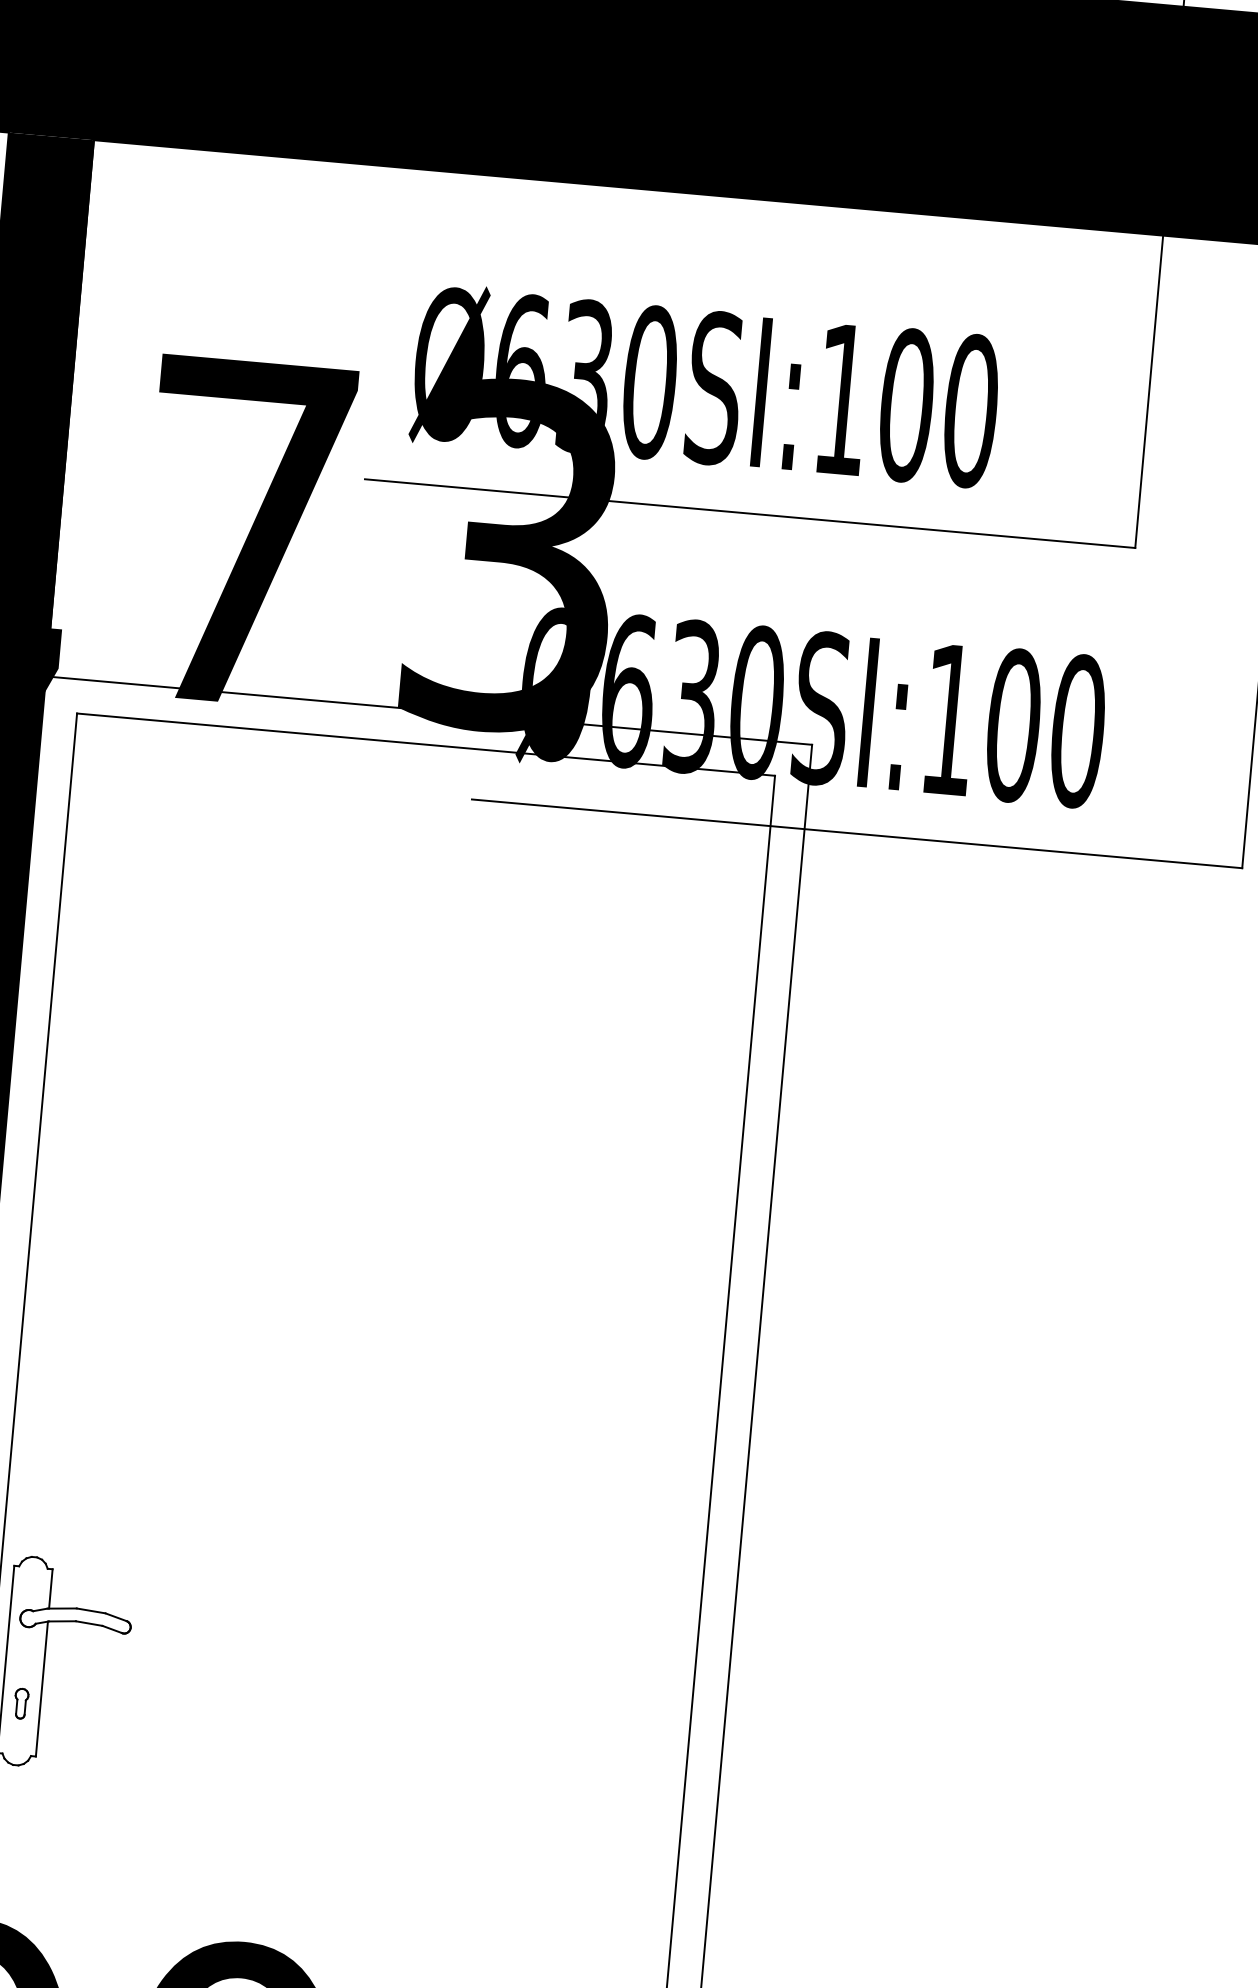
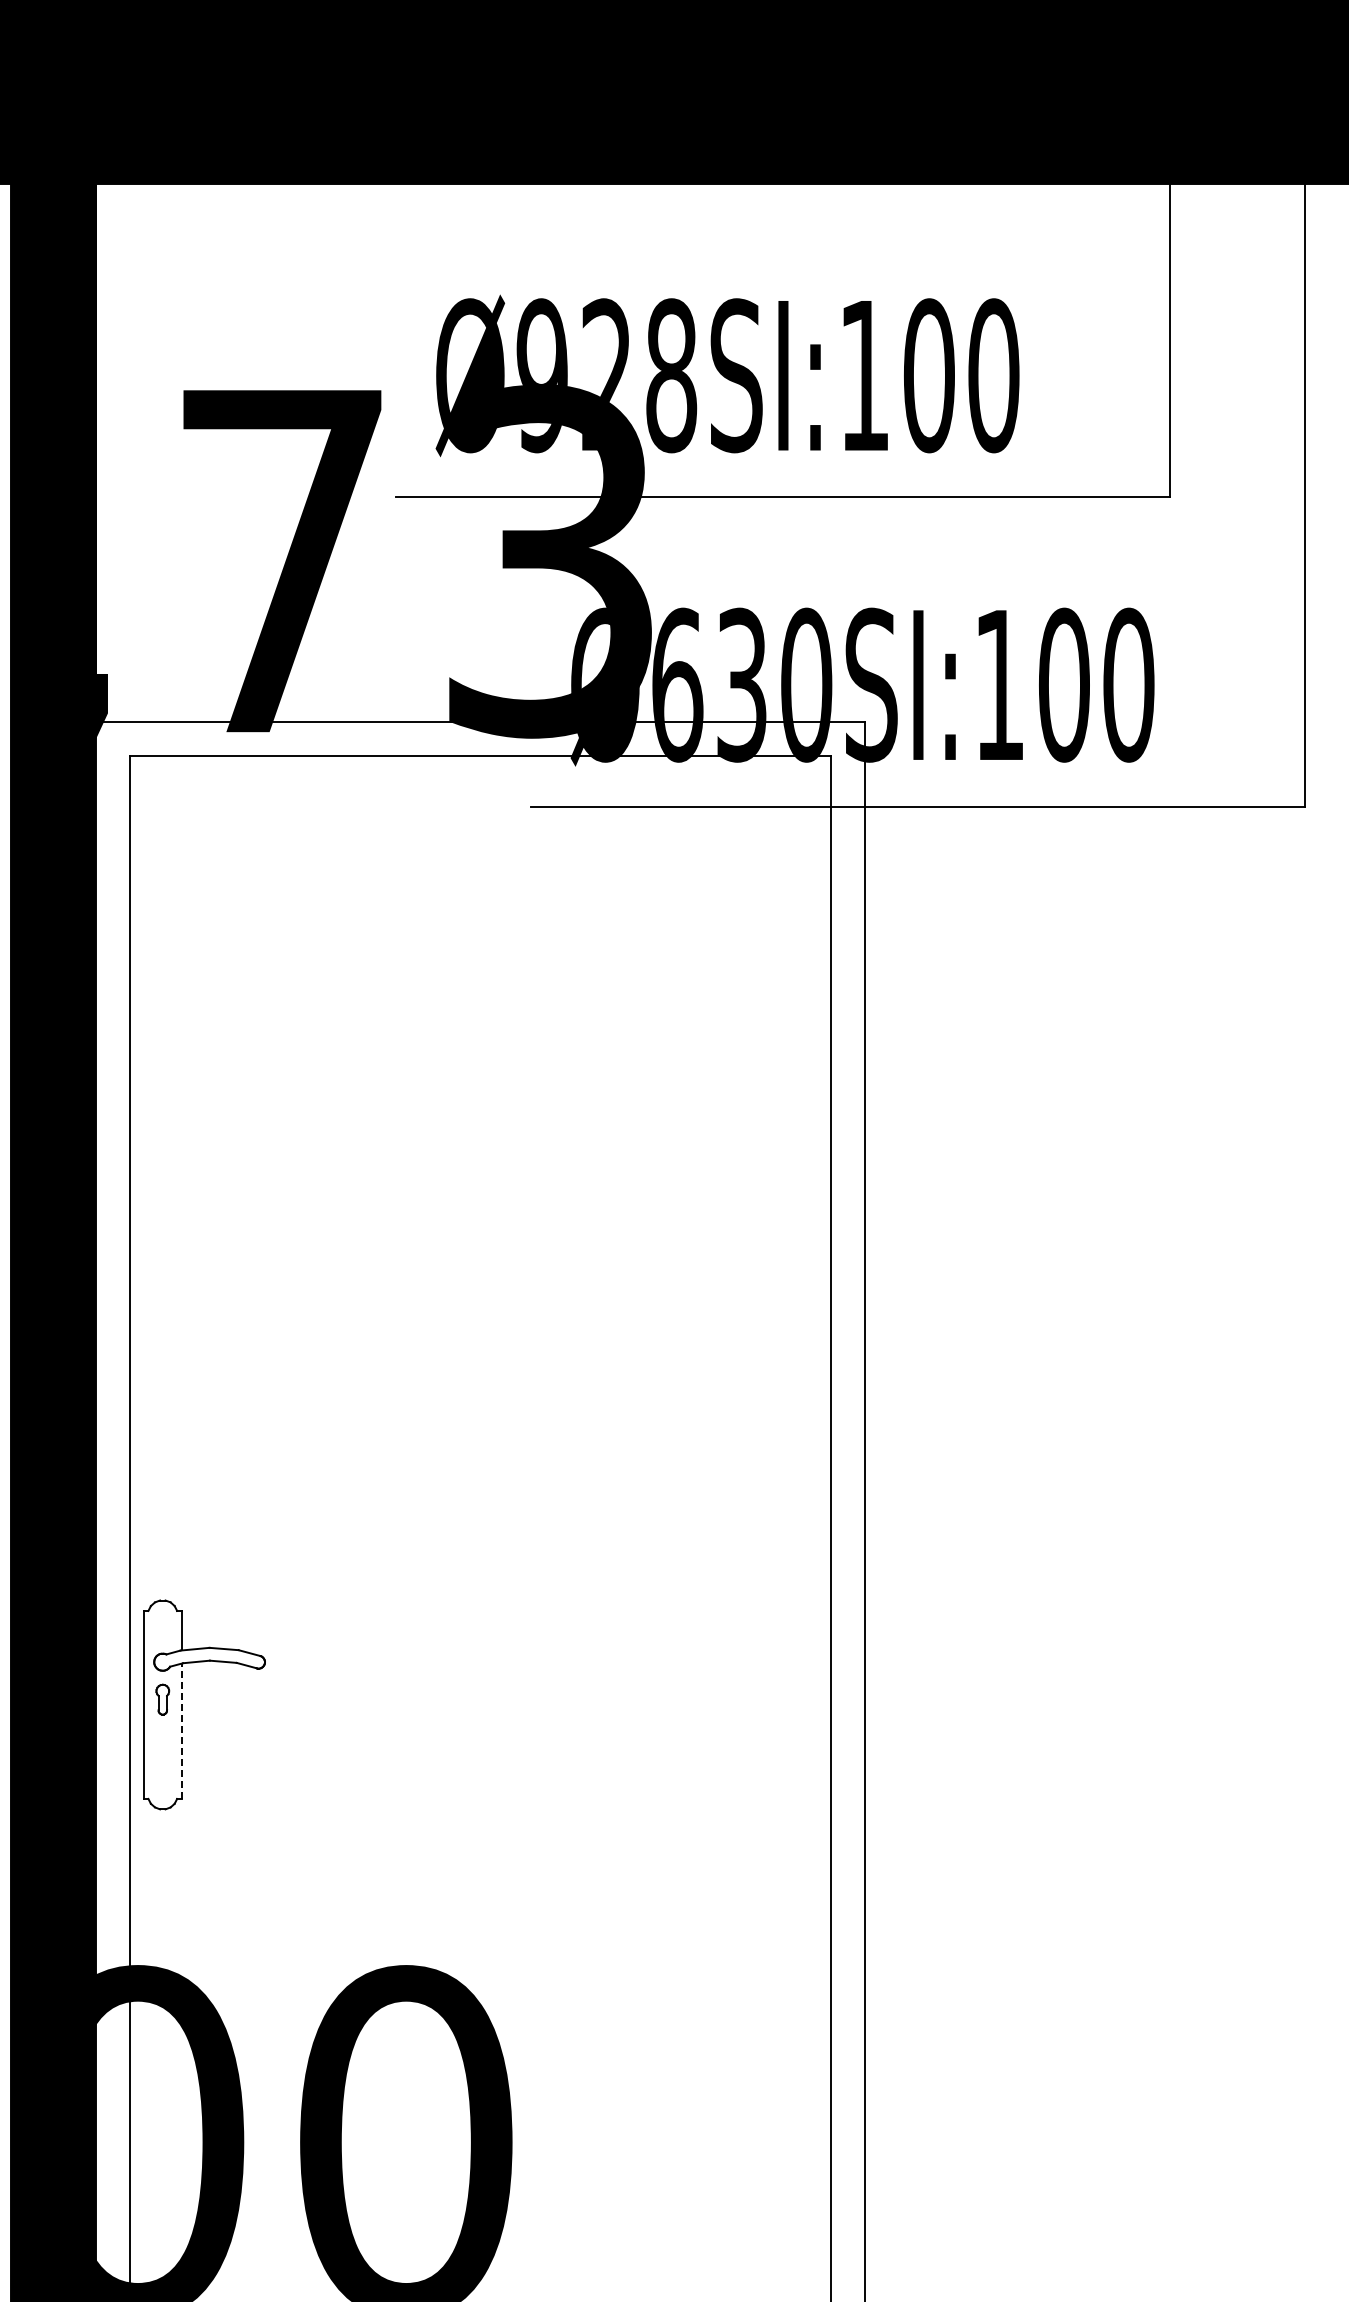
text: (585, 376) -> (606, 375), Ø630SI:100 -> Ø928SI:100
line: (42, 1689) -> (182, 1731), solid -> dashed
part: (21, 1703) -> (162, 1699), moved

